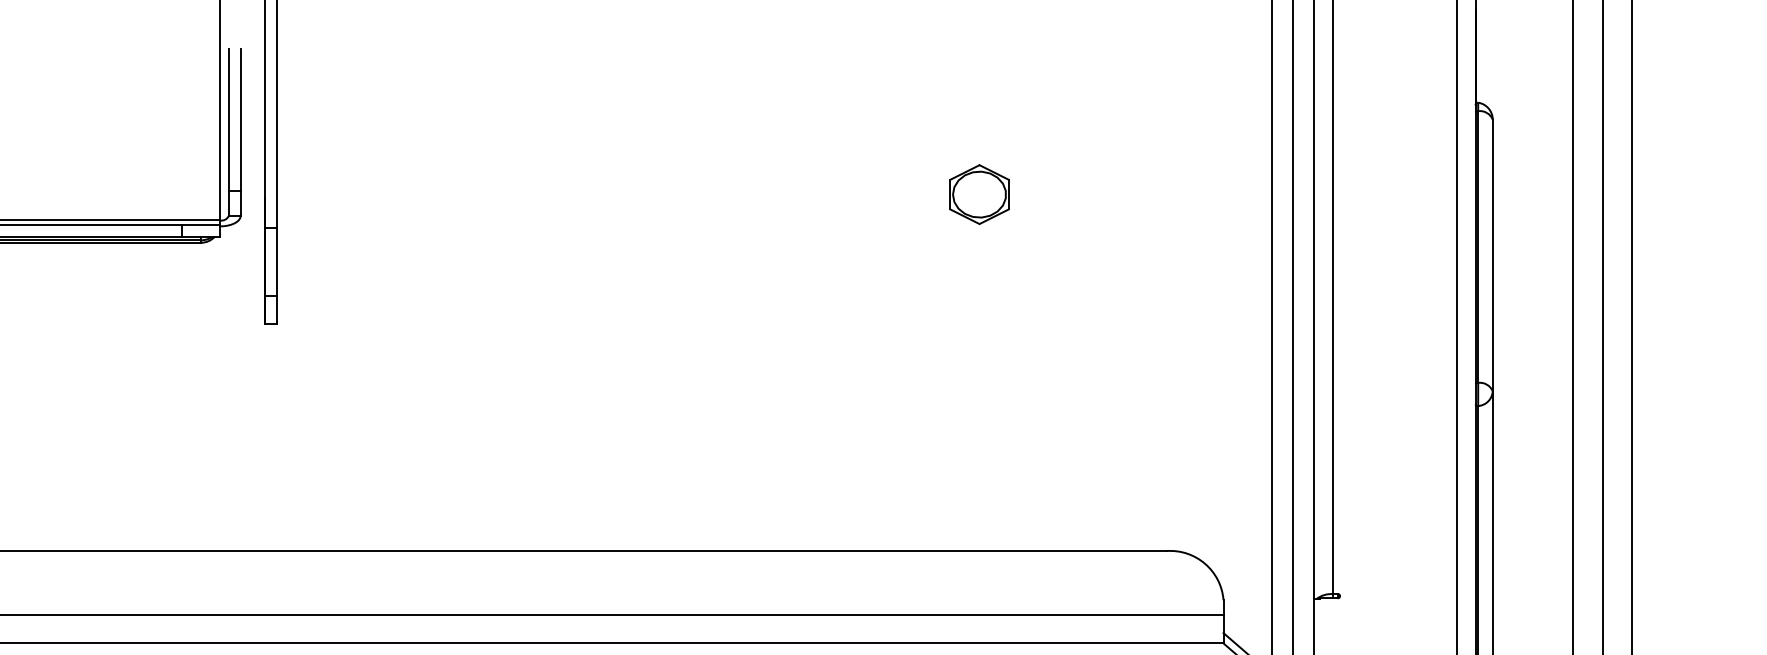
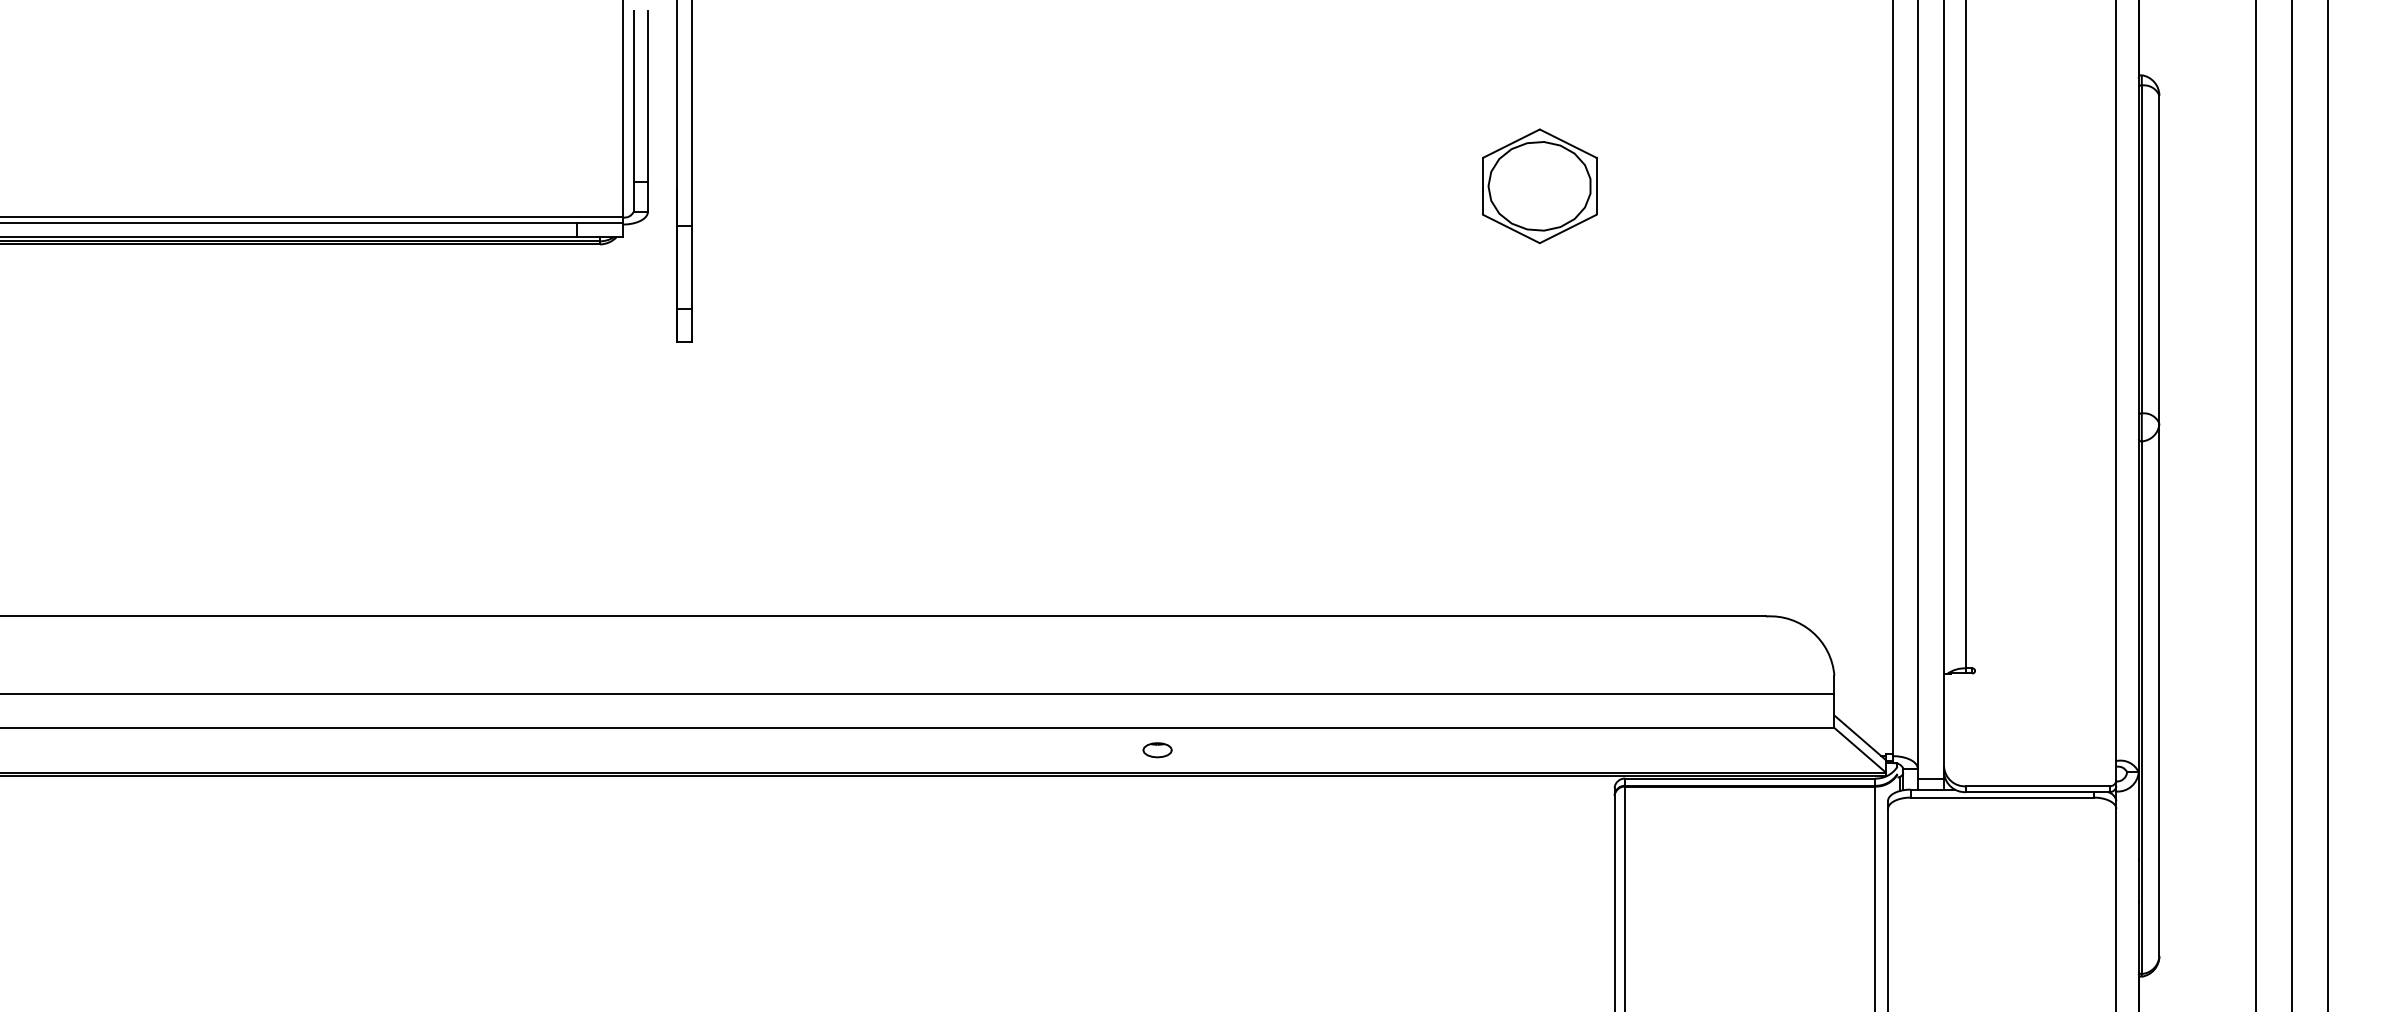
part: (979, 194) -> (1539, 185), size x1.6

